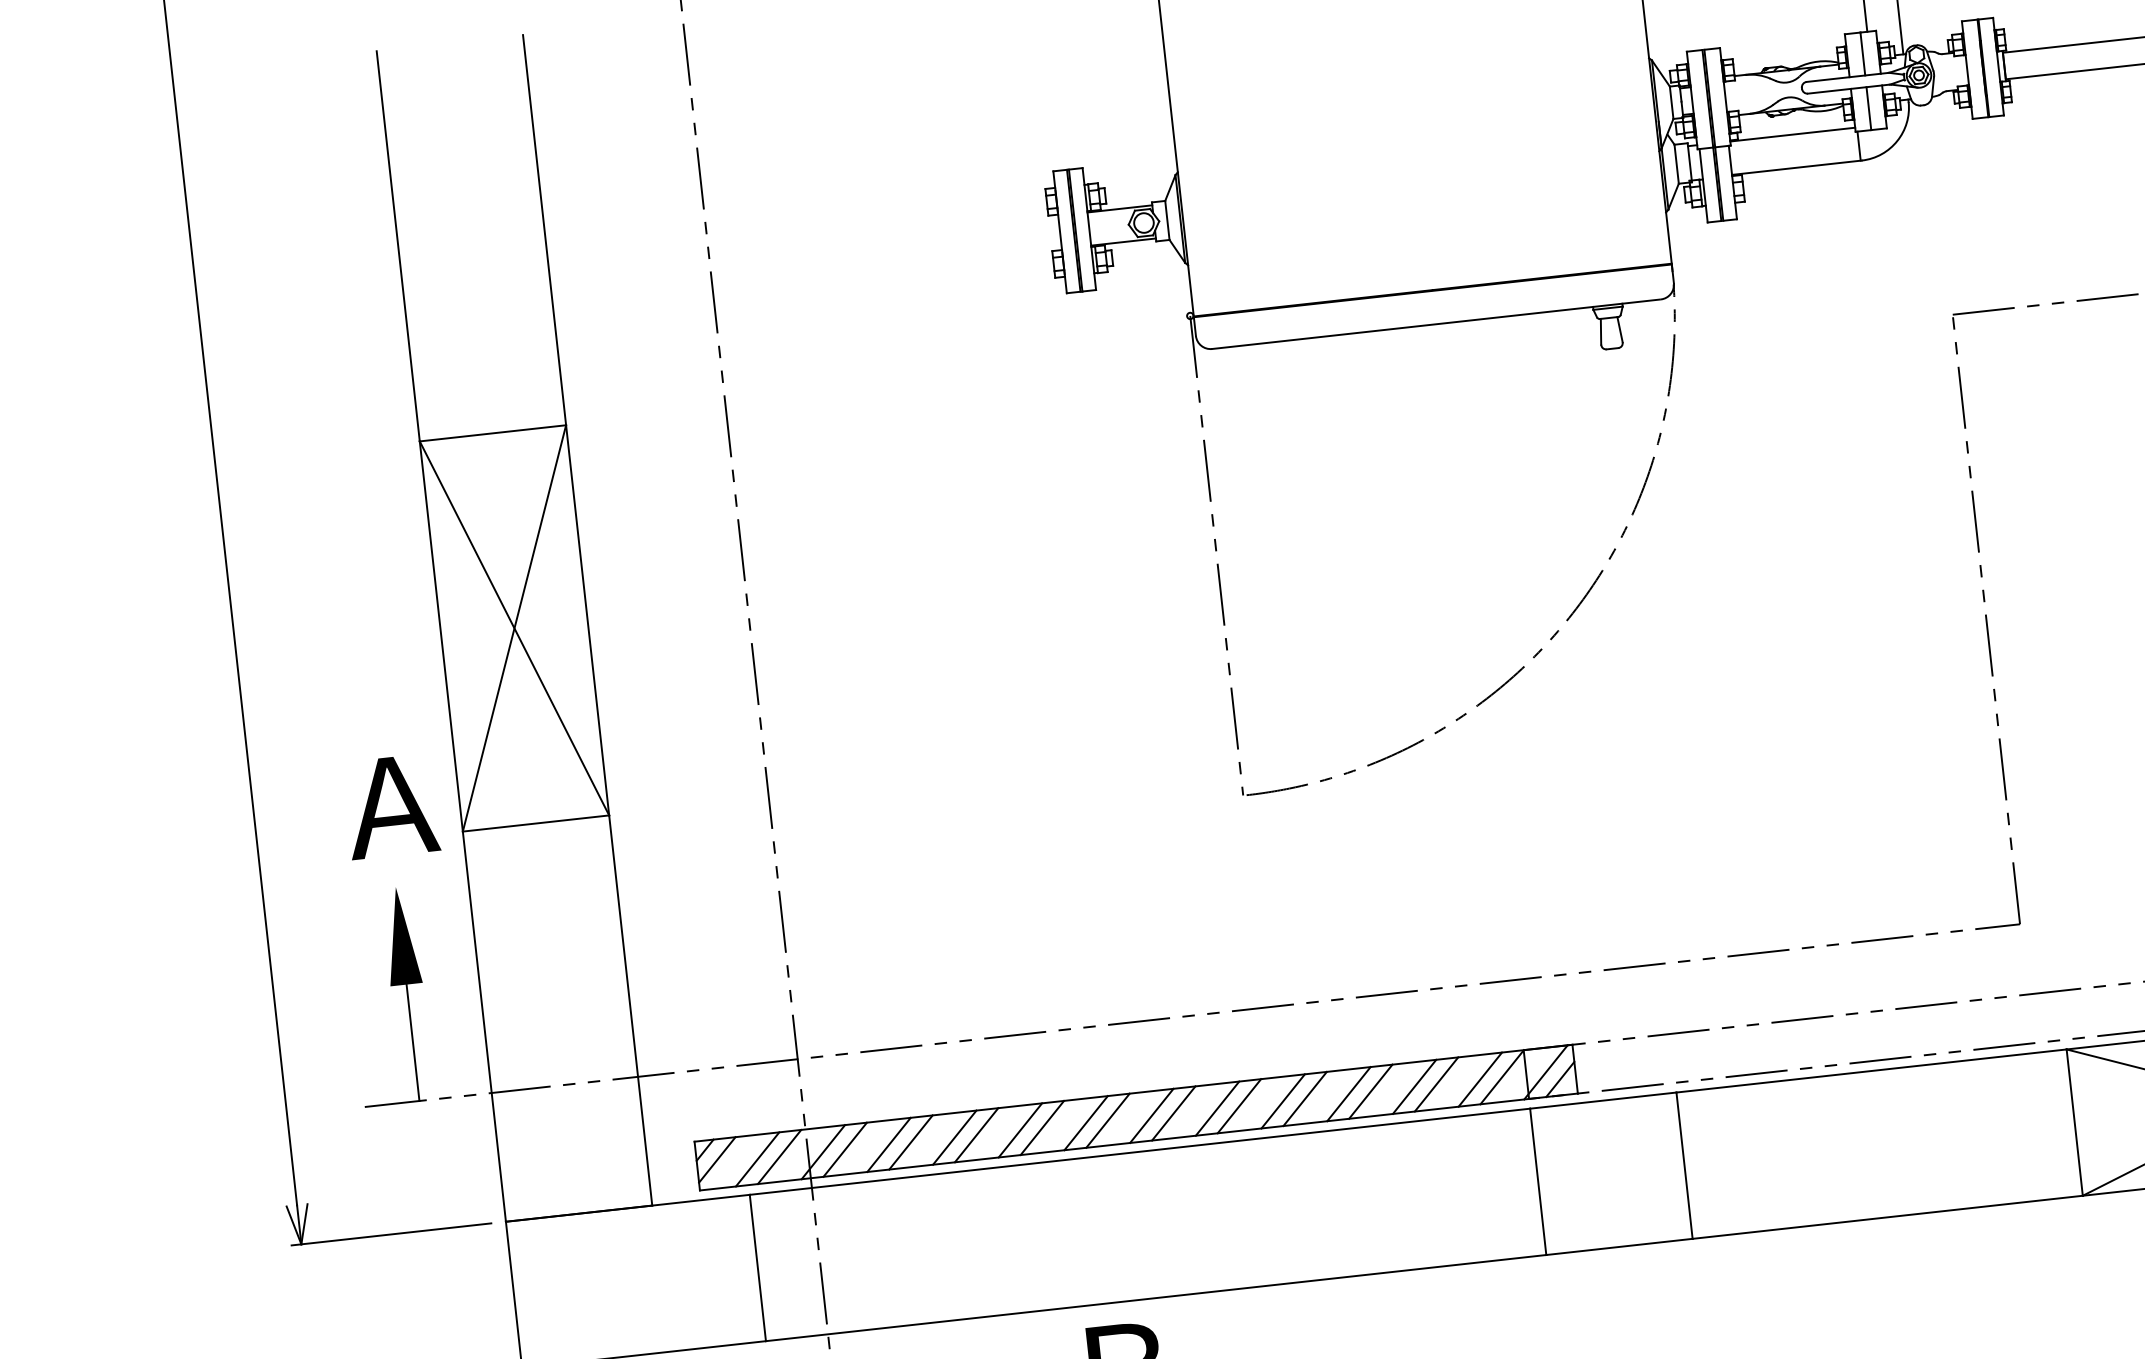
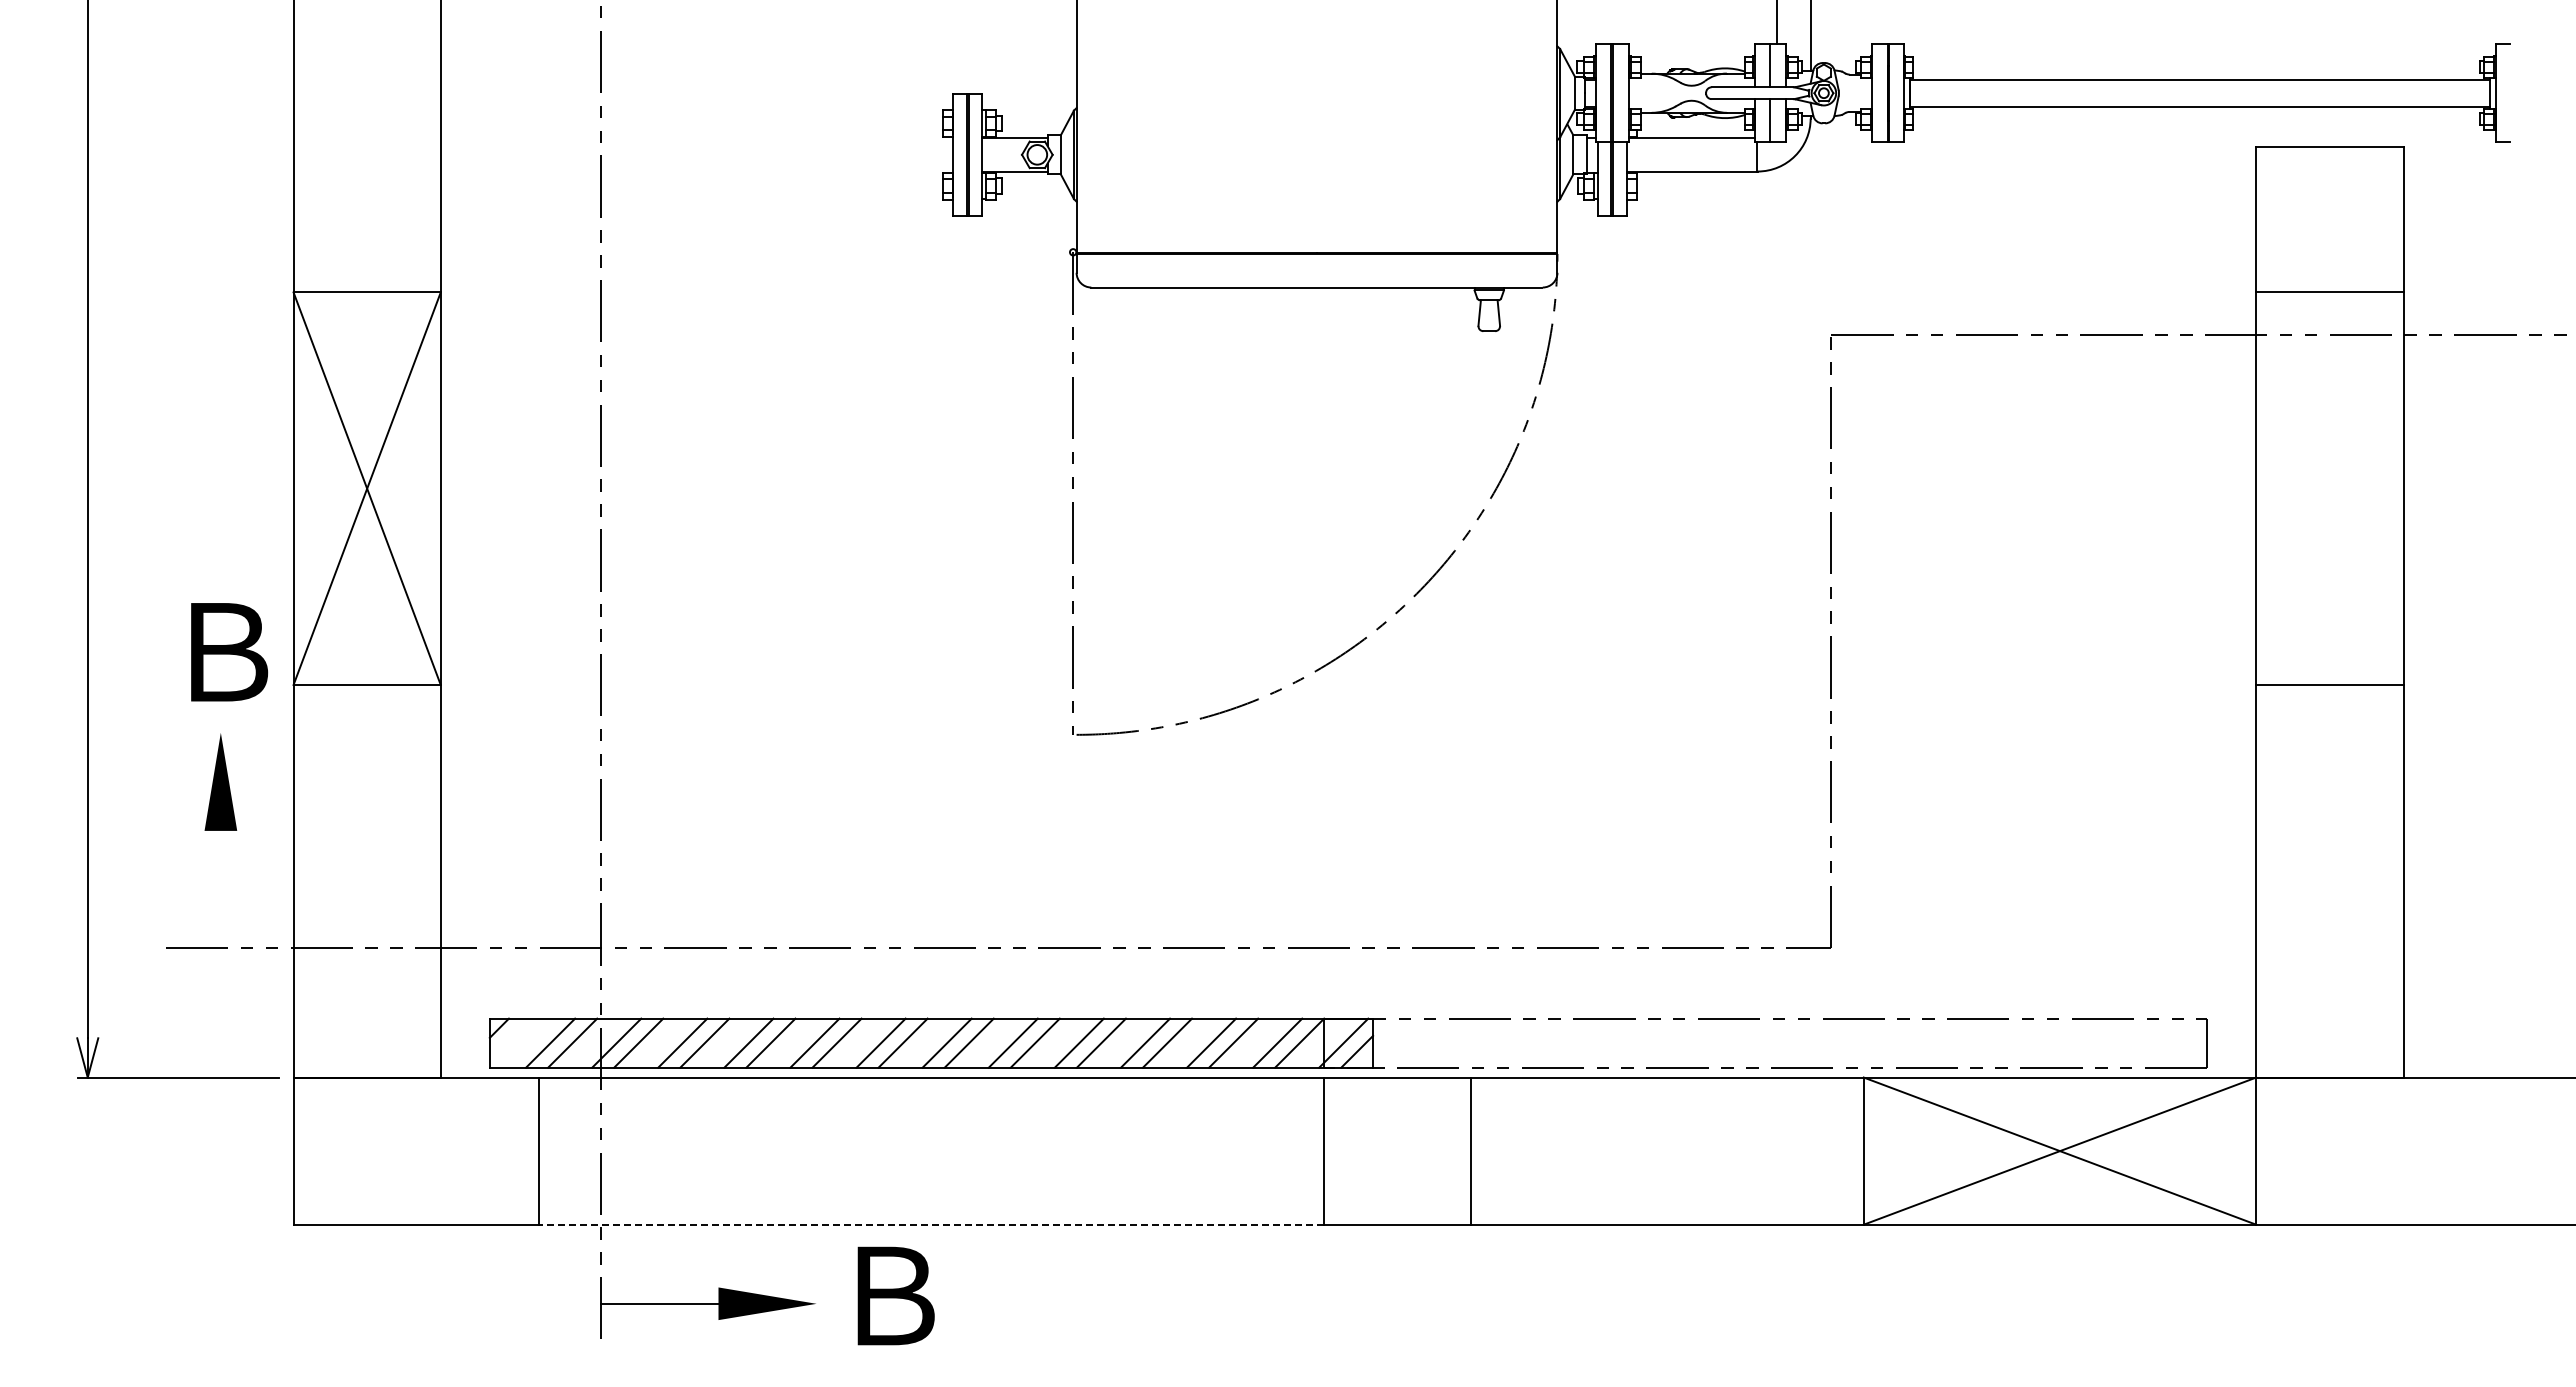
text: (391, 806) -> (225, 652), Ａ -> Ｂ
line: (412, 1041) -> (220, 888), removed
line: (717, 1159) -> (510, 1038), removed
line: (1156, 1297) -> (931, 1224), solid -> dashed

